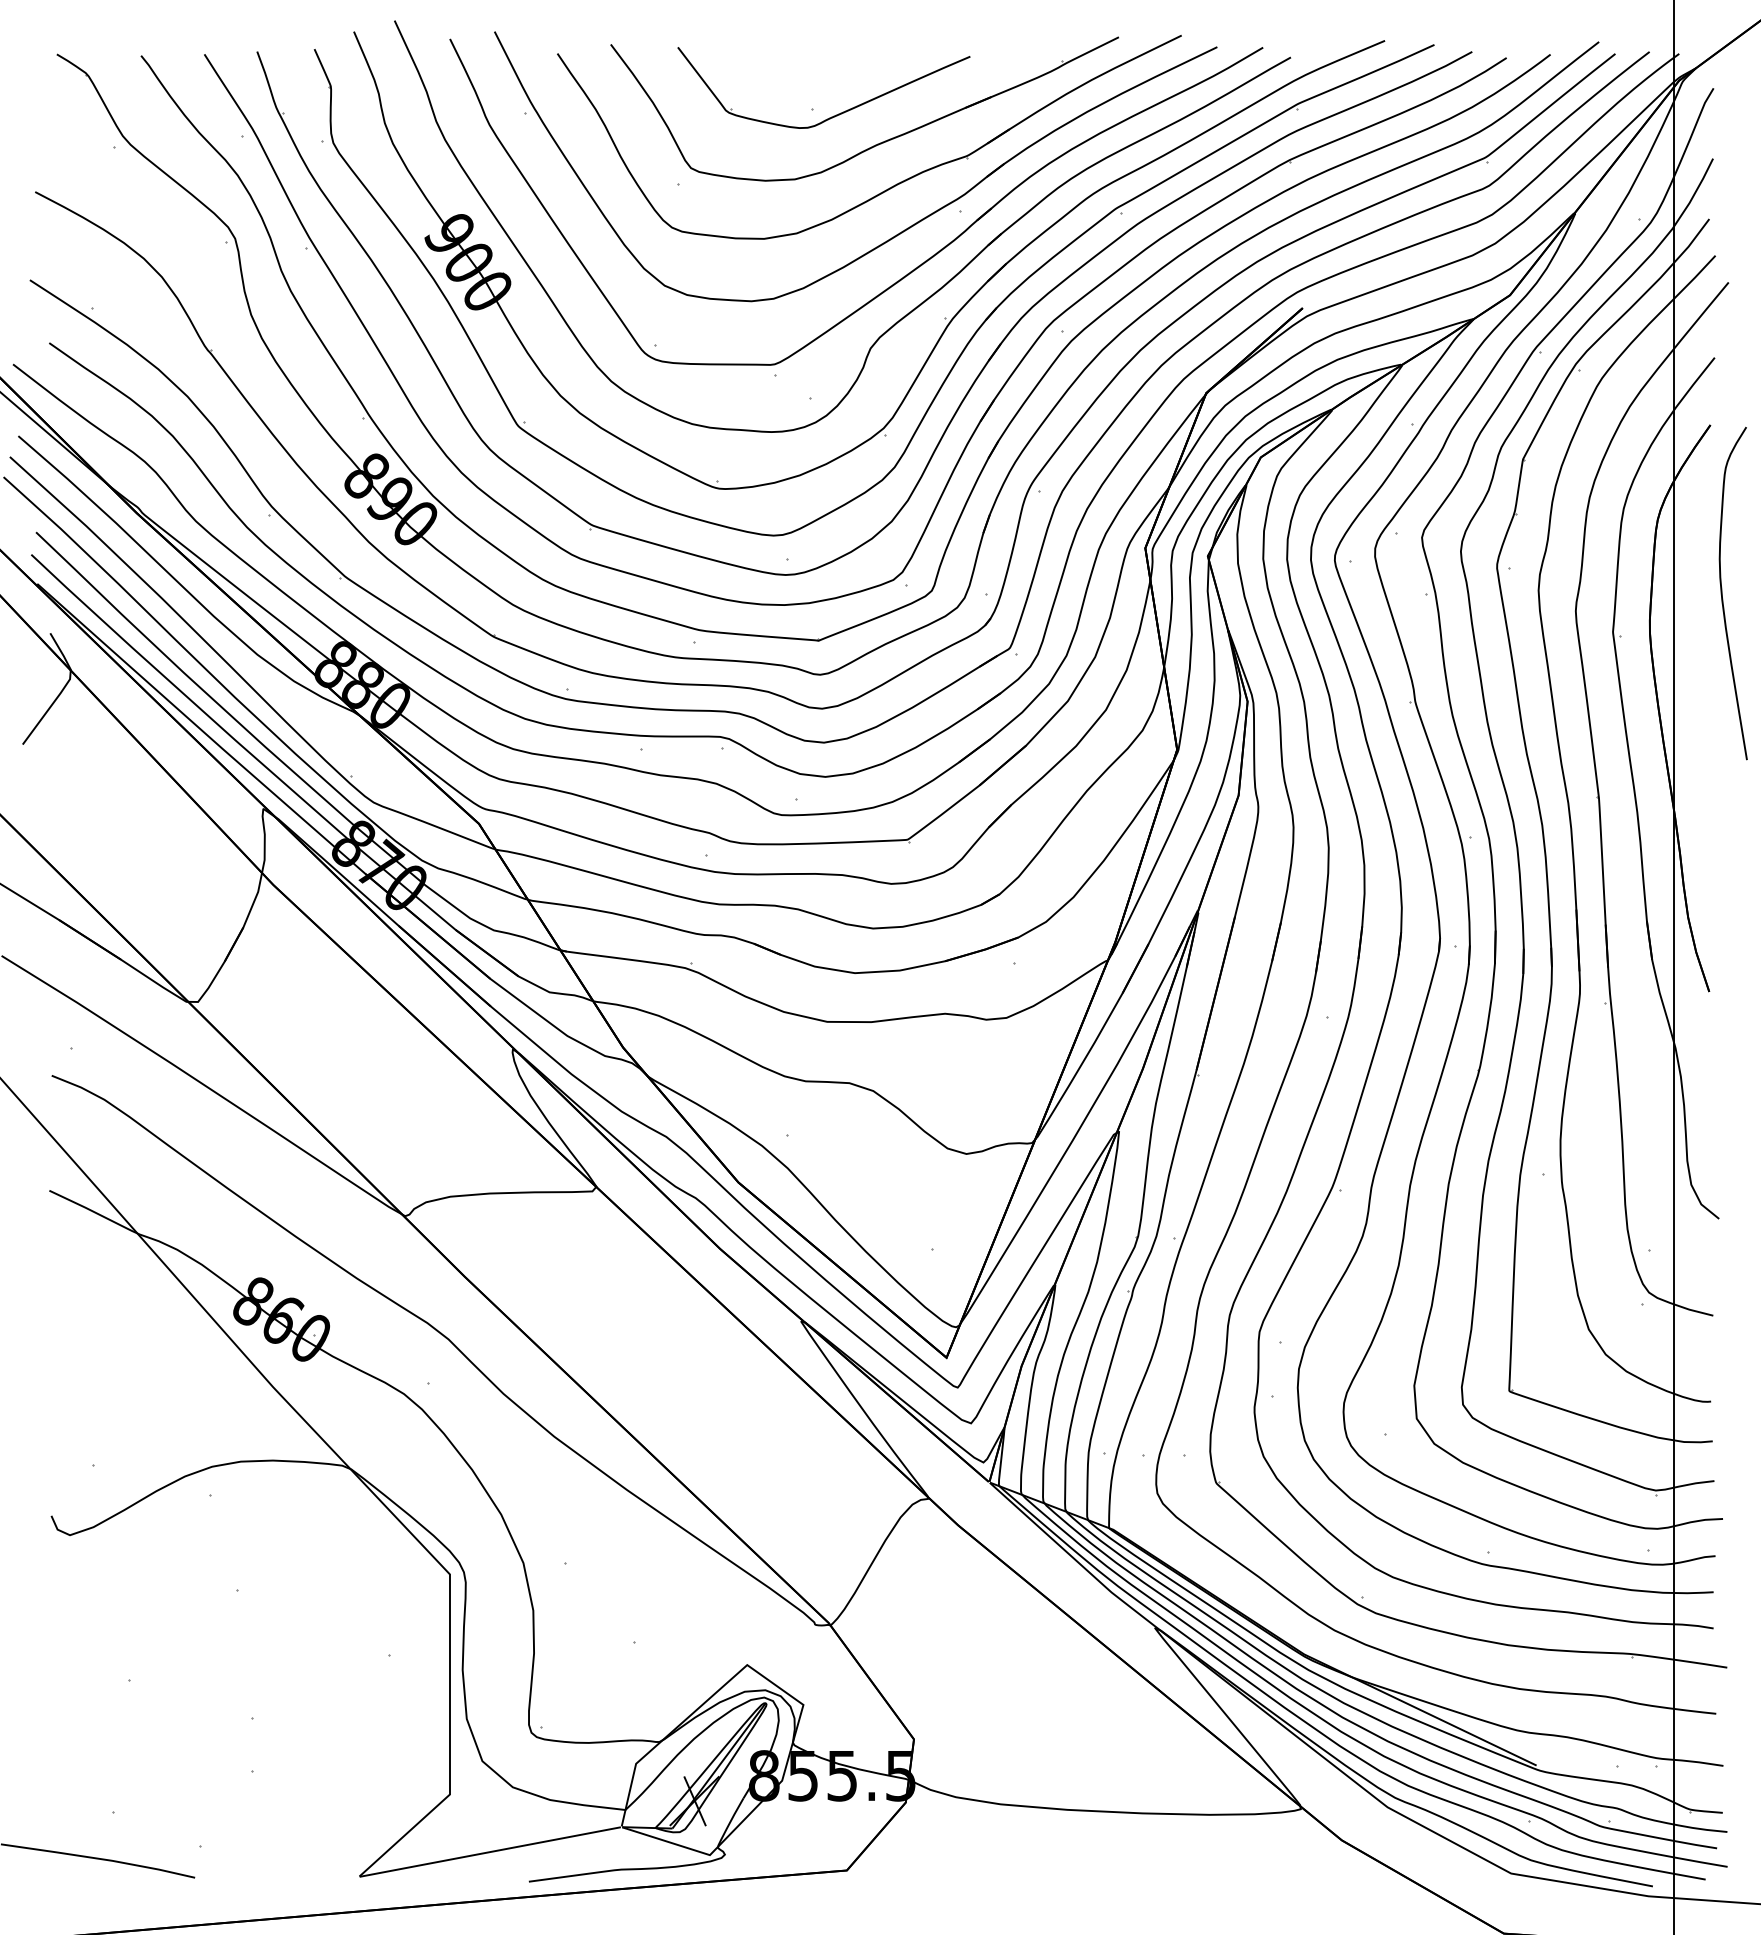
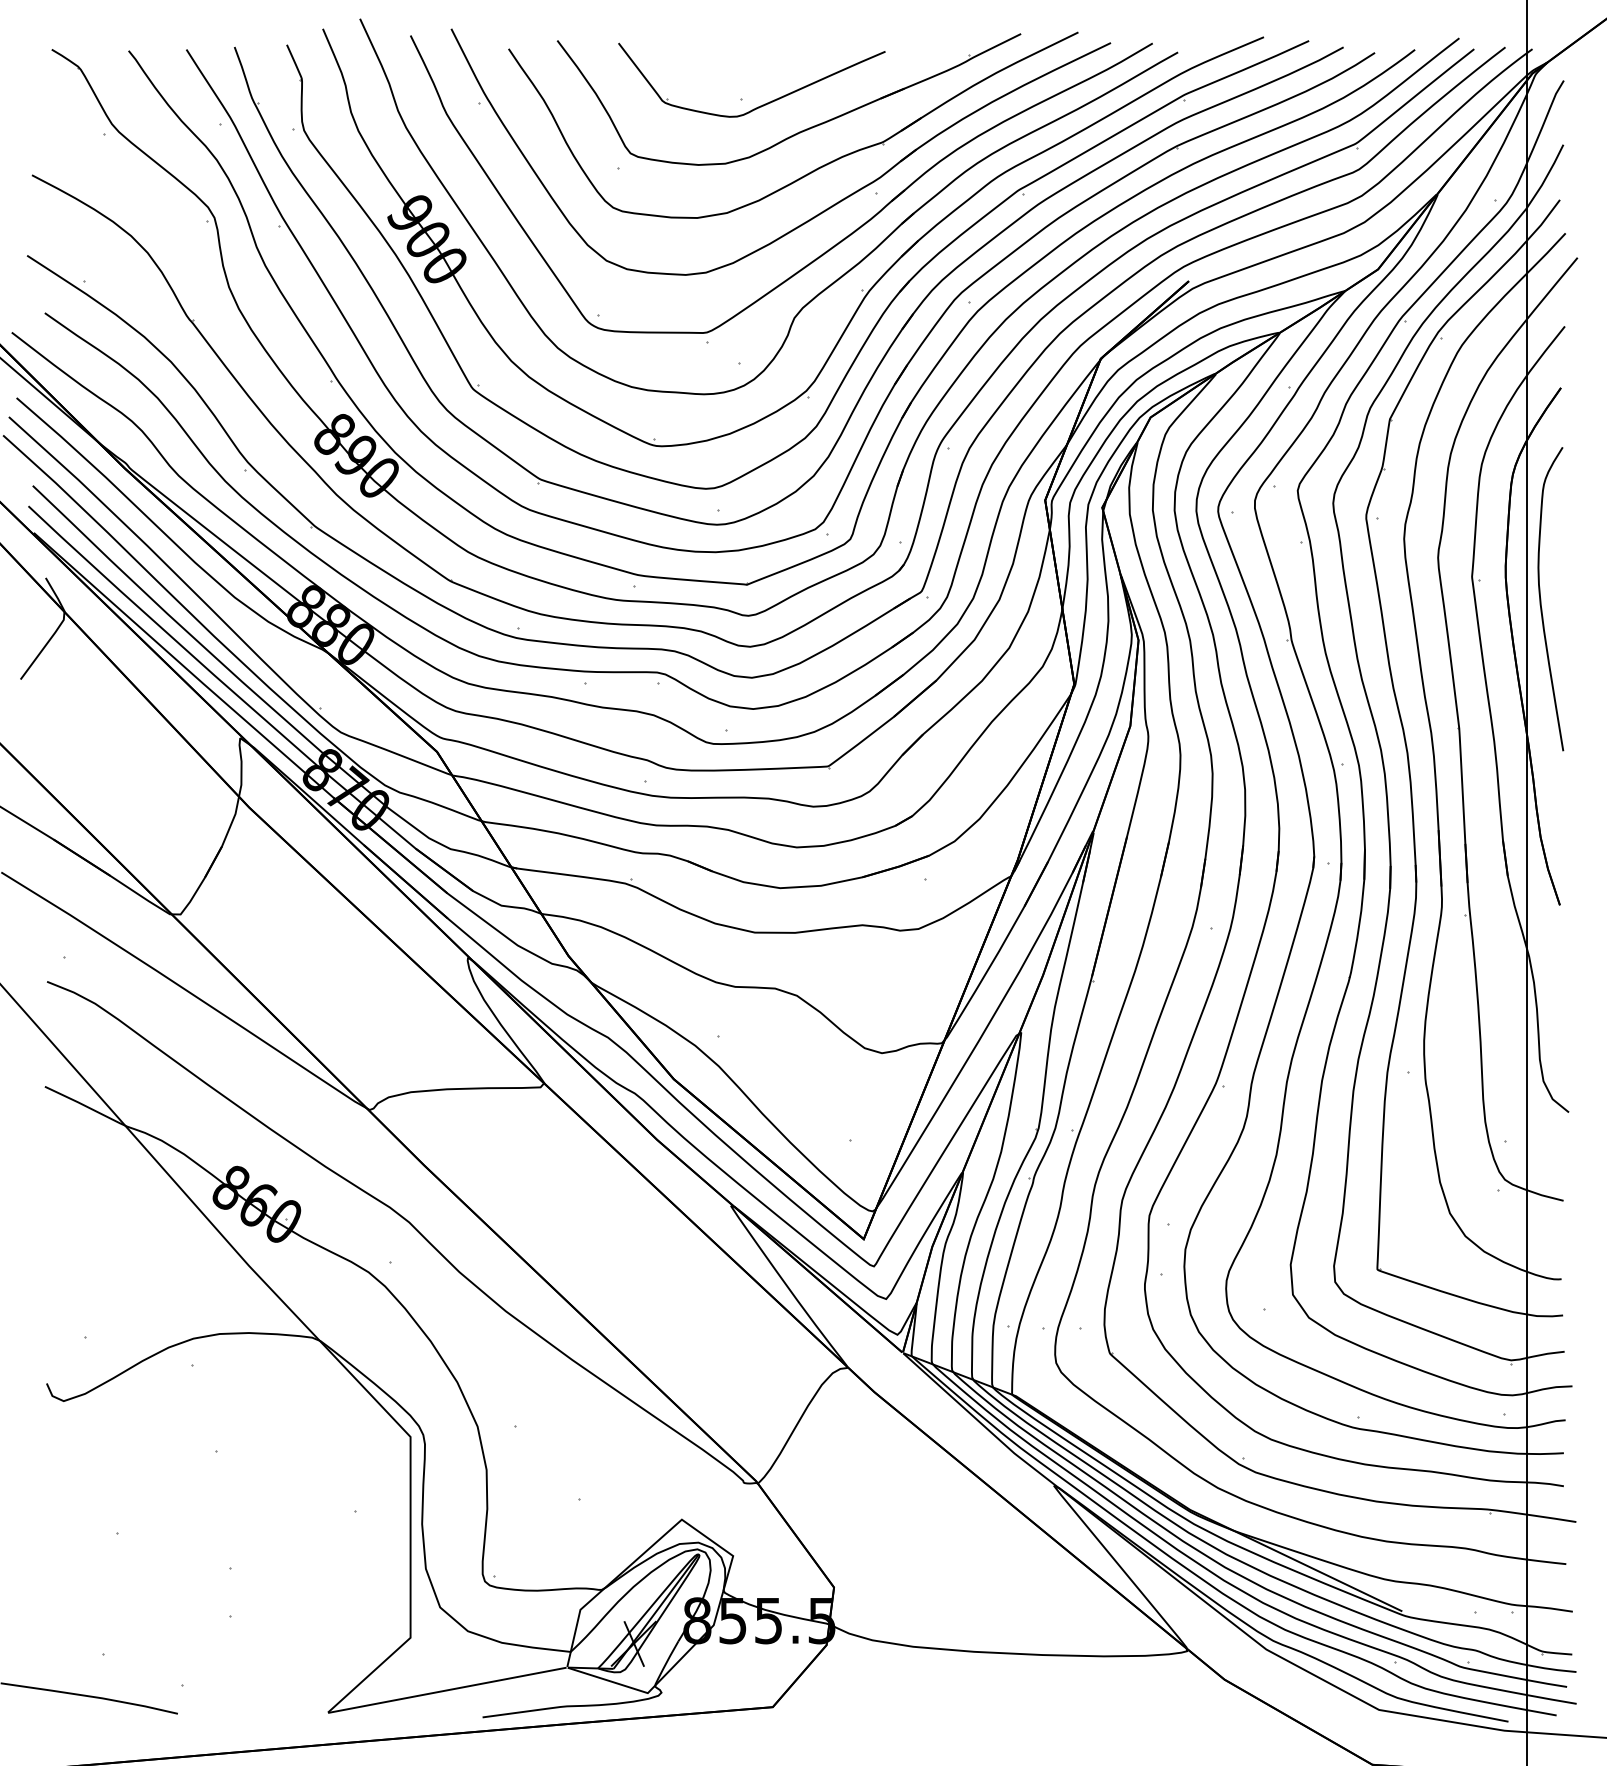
curve: (1722, 593) -> (1540, 599), moved

